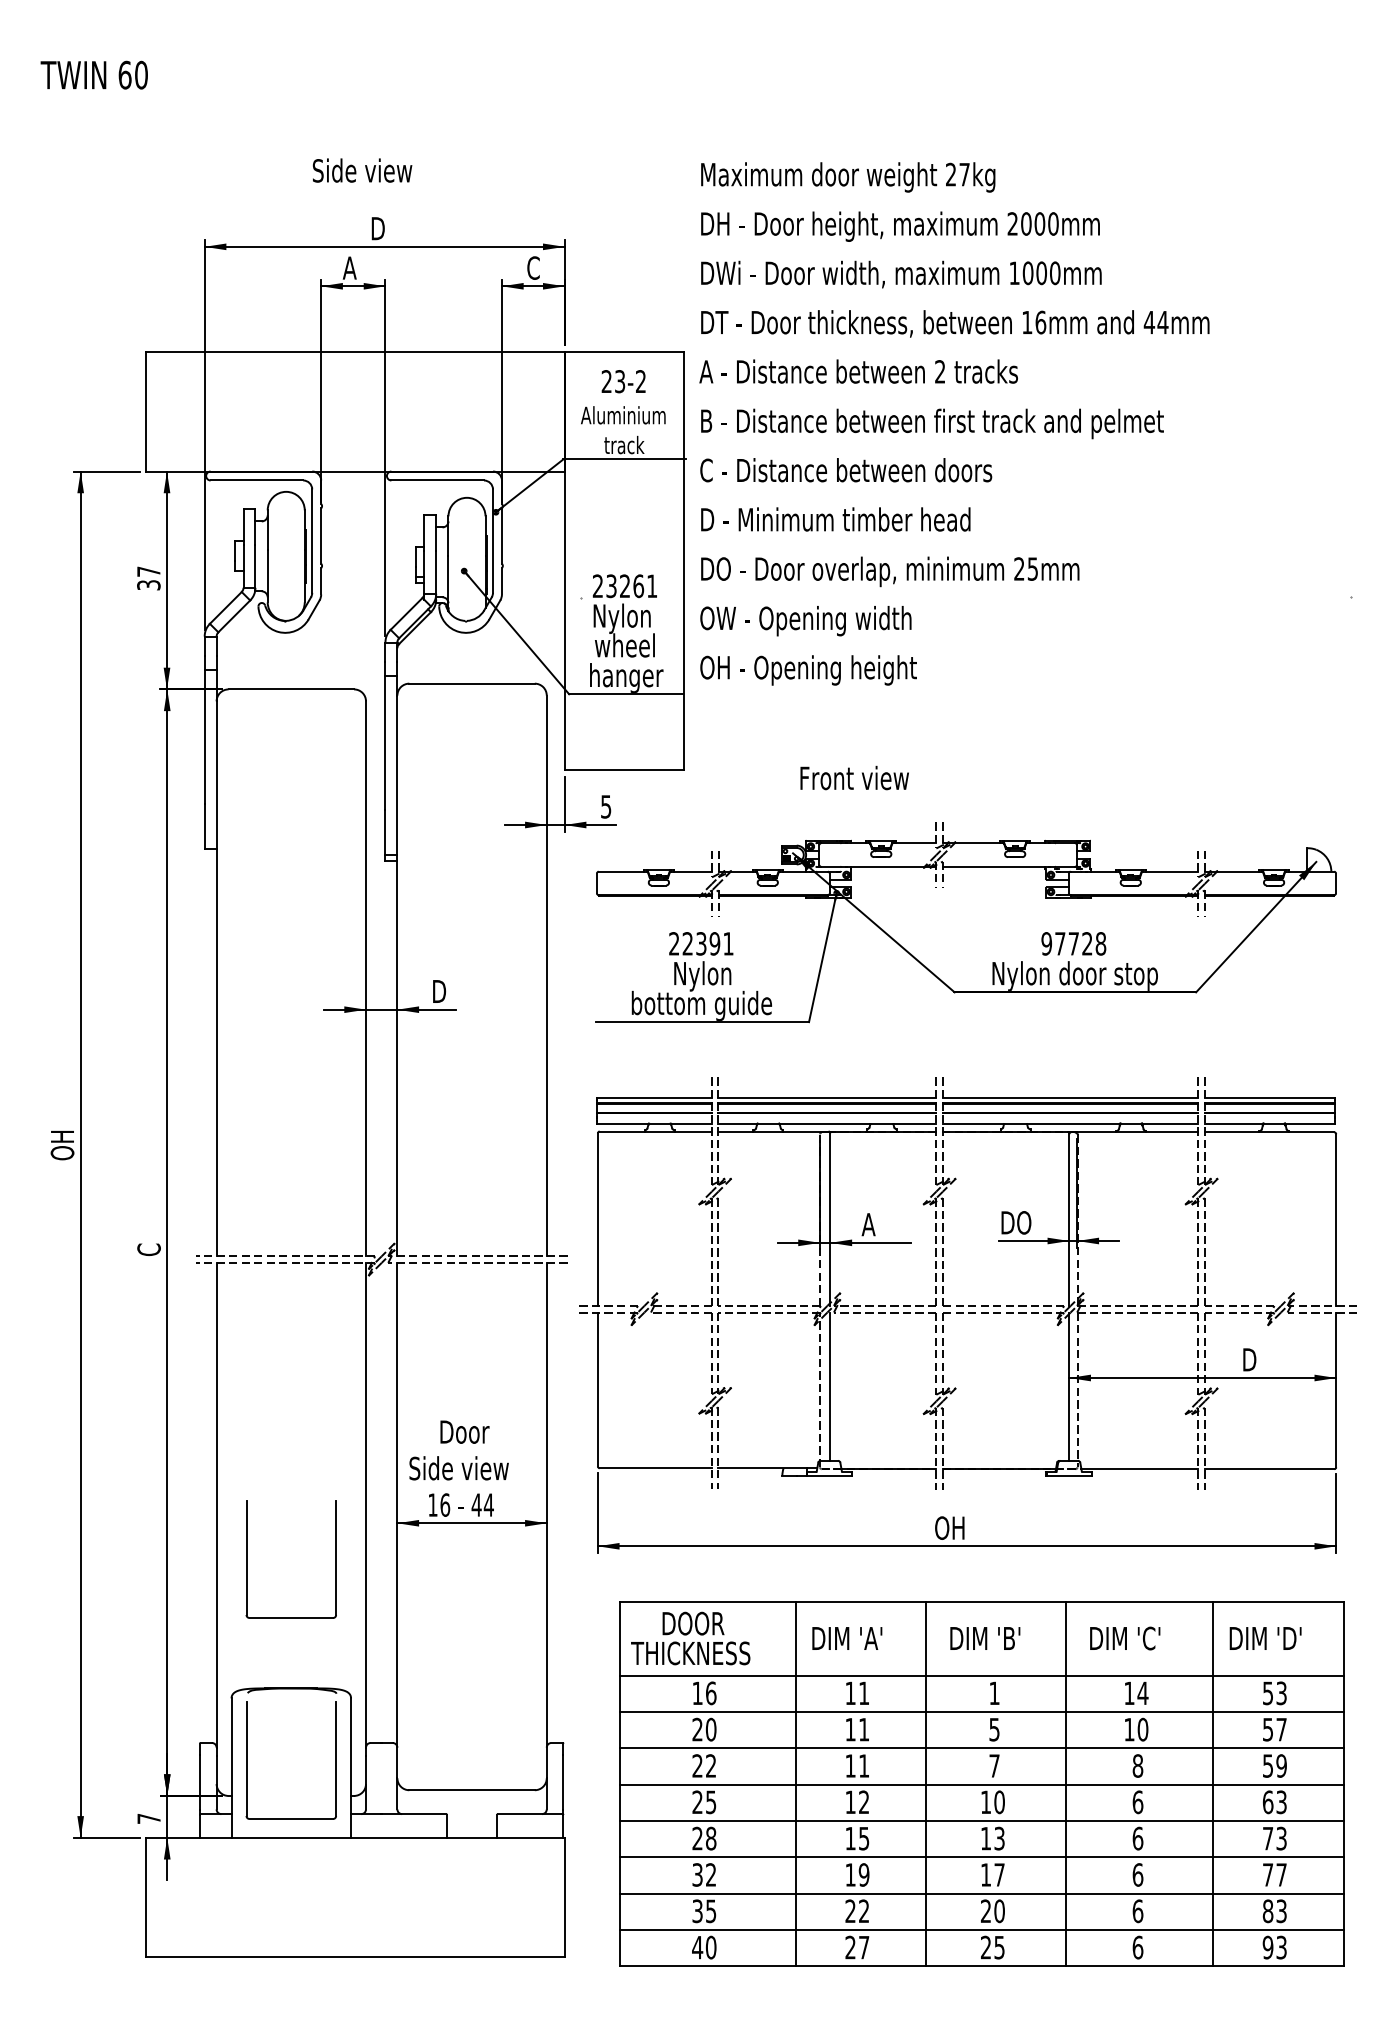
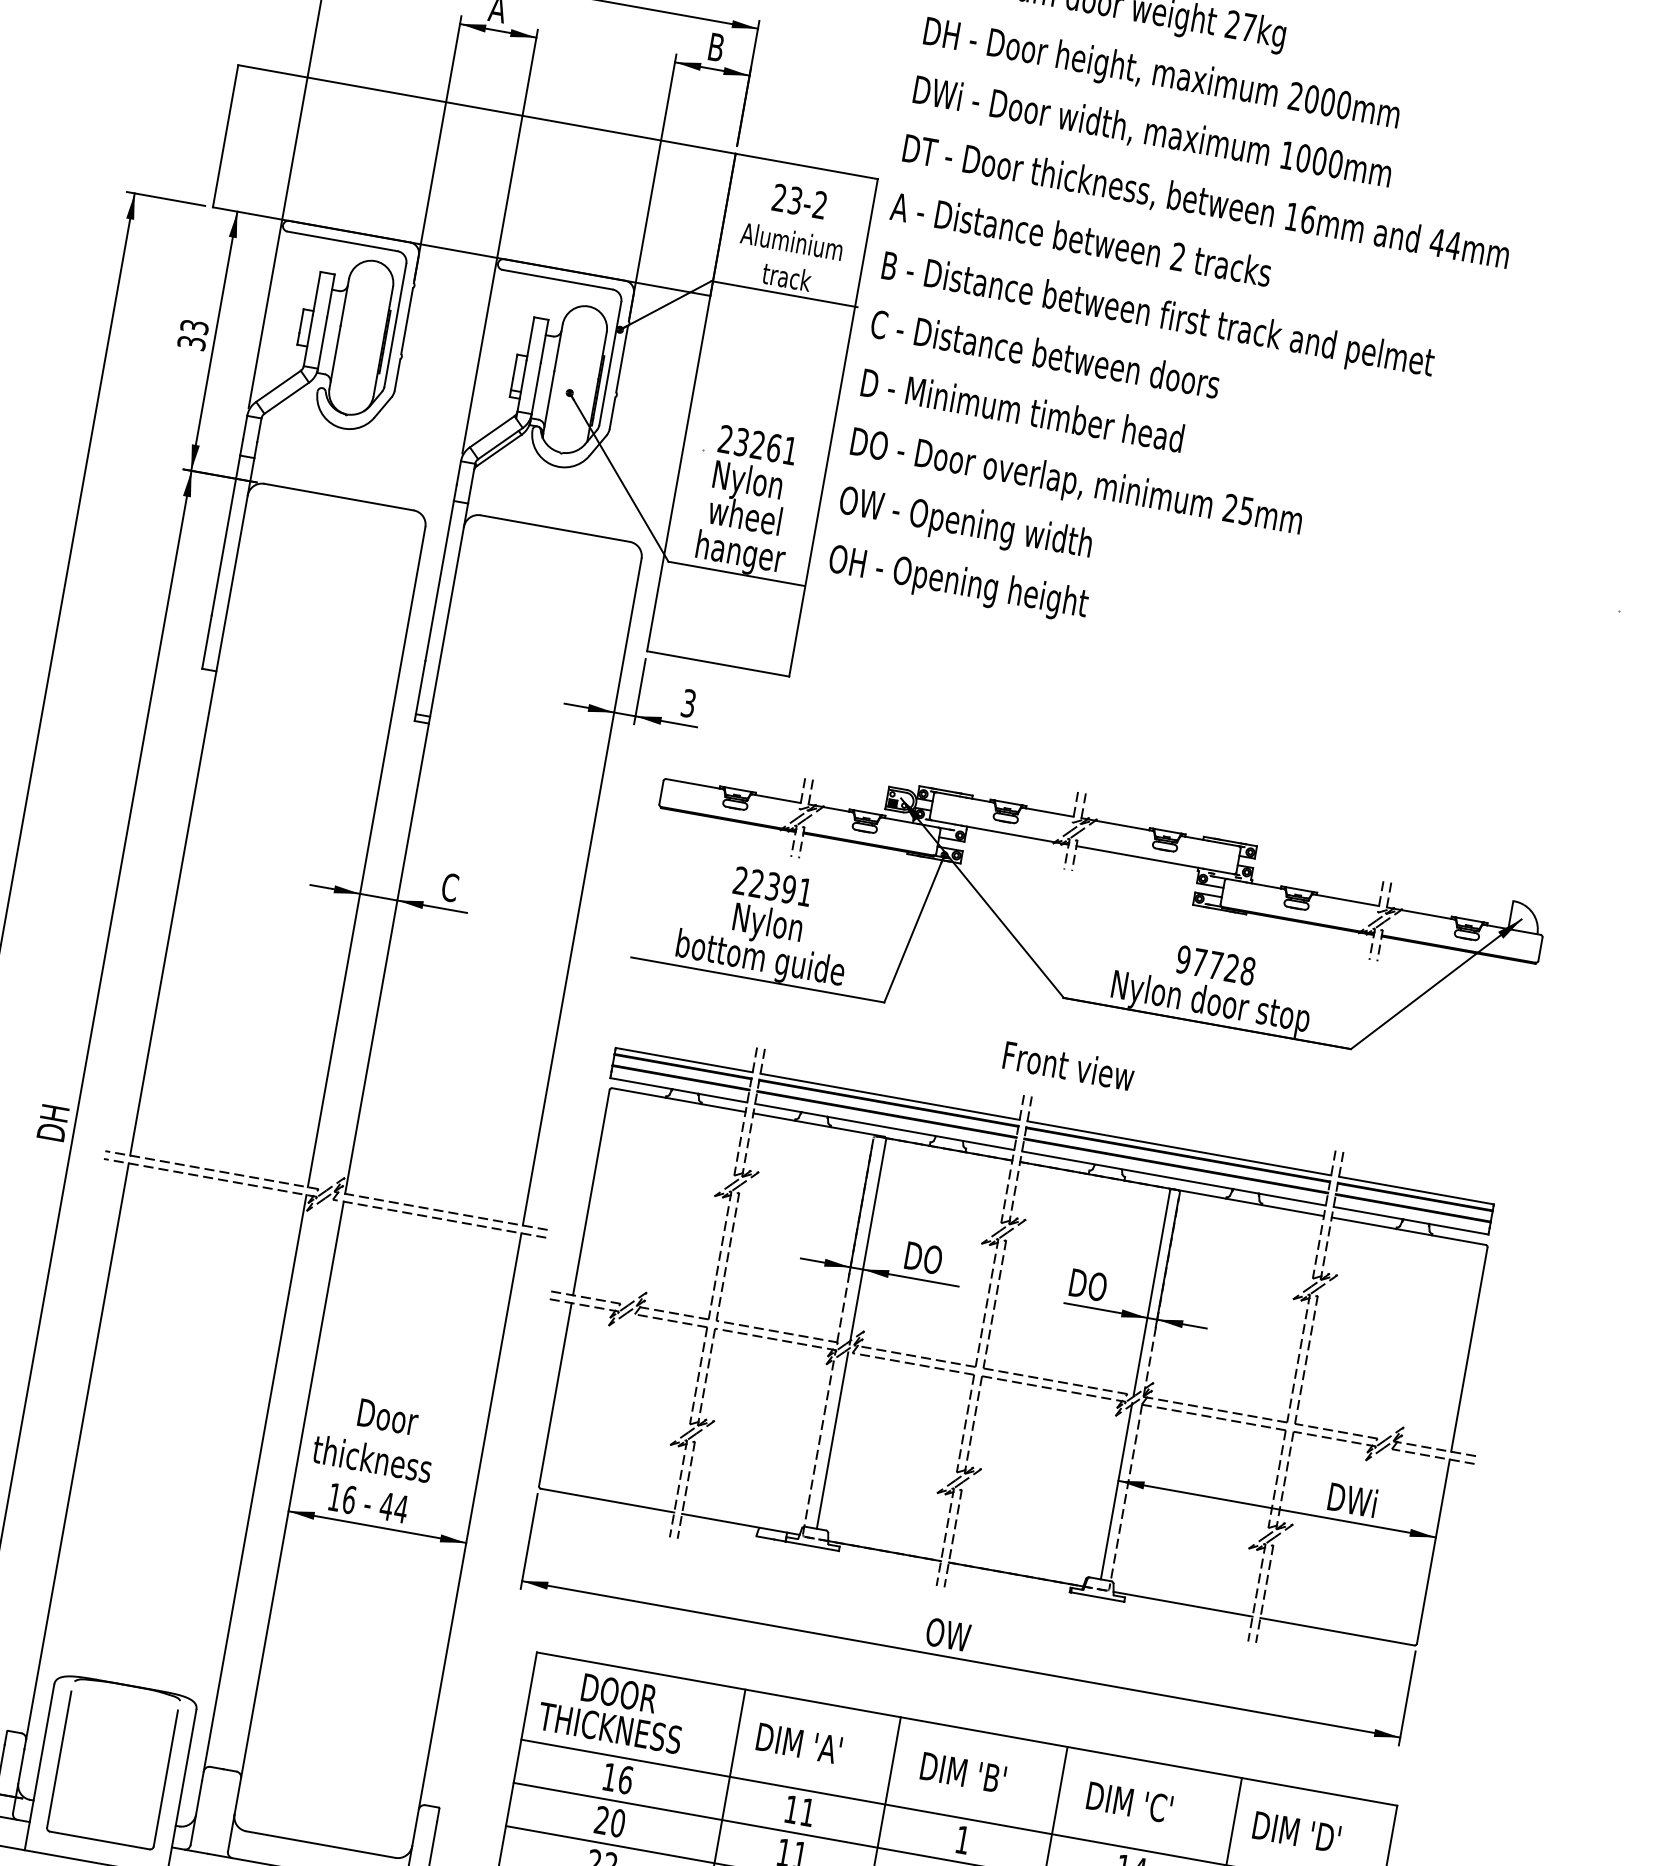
text: (533, 267) -> (716, 46), C -> B
text: (148, 571) -> (194, 326), 37 -> 33
text: (854, 777) -> (1068, 1065), moved
text: (606, 806) -> (689, 703), 5 -> 3
text: (439, 991) -> (451, 887), D -> C
text: (877, 1224) -> (922, 1257), A -> DO
text: (148, 1241) -> (52, 1123), C -> DH
text: (1270, 1359) -> (1361, 1501), D -> DWi
text: (458, 1468) -> (372, 1459), Side view -> thickness
text: (960, 1527) -> (957, 1635), OH -> OW
part: (247, 1559) -> (102, 1522), removed

